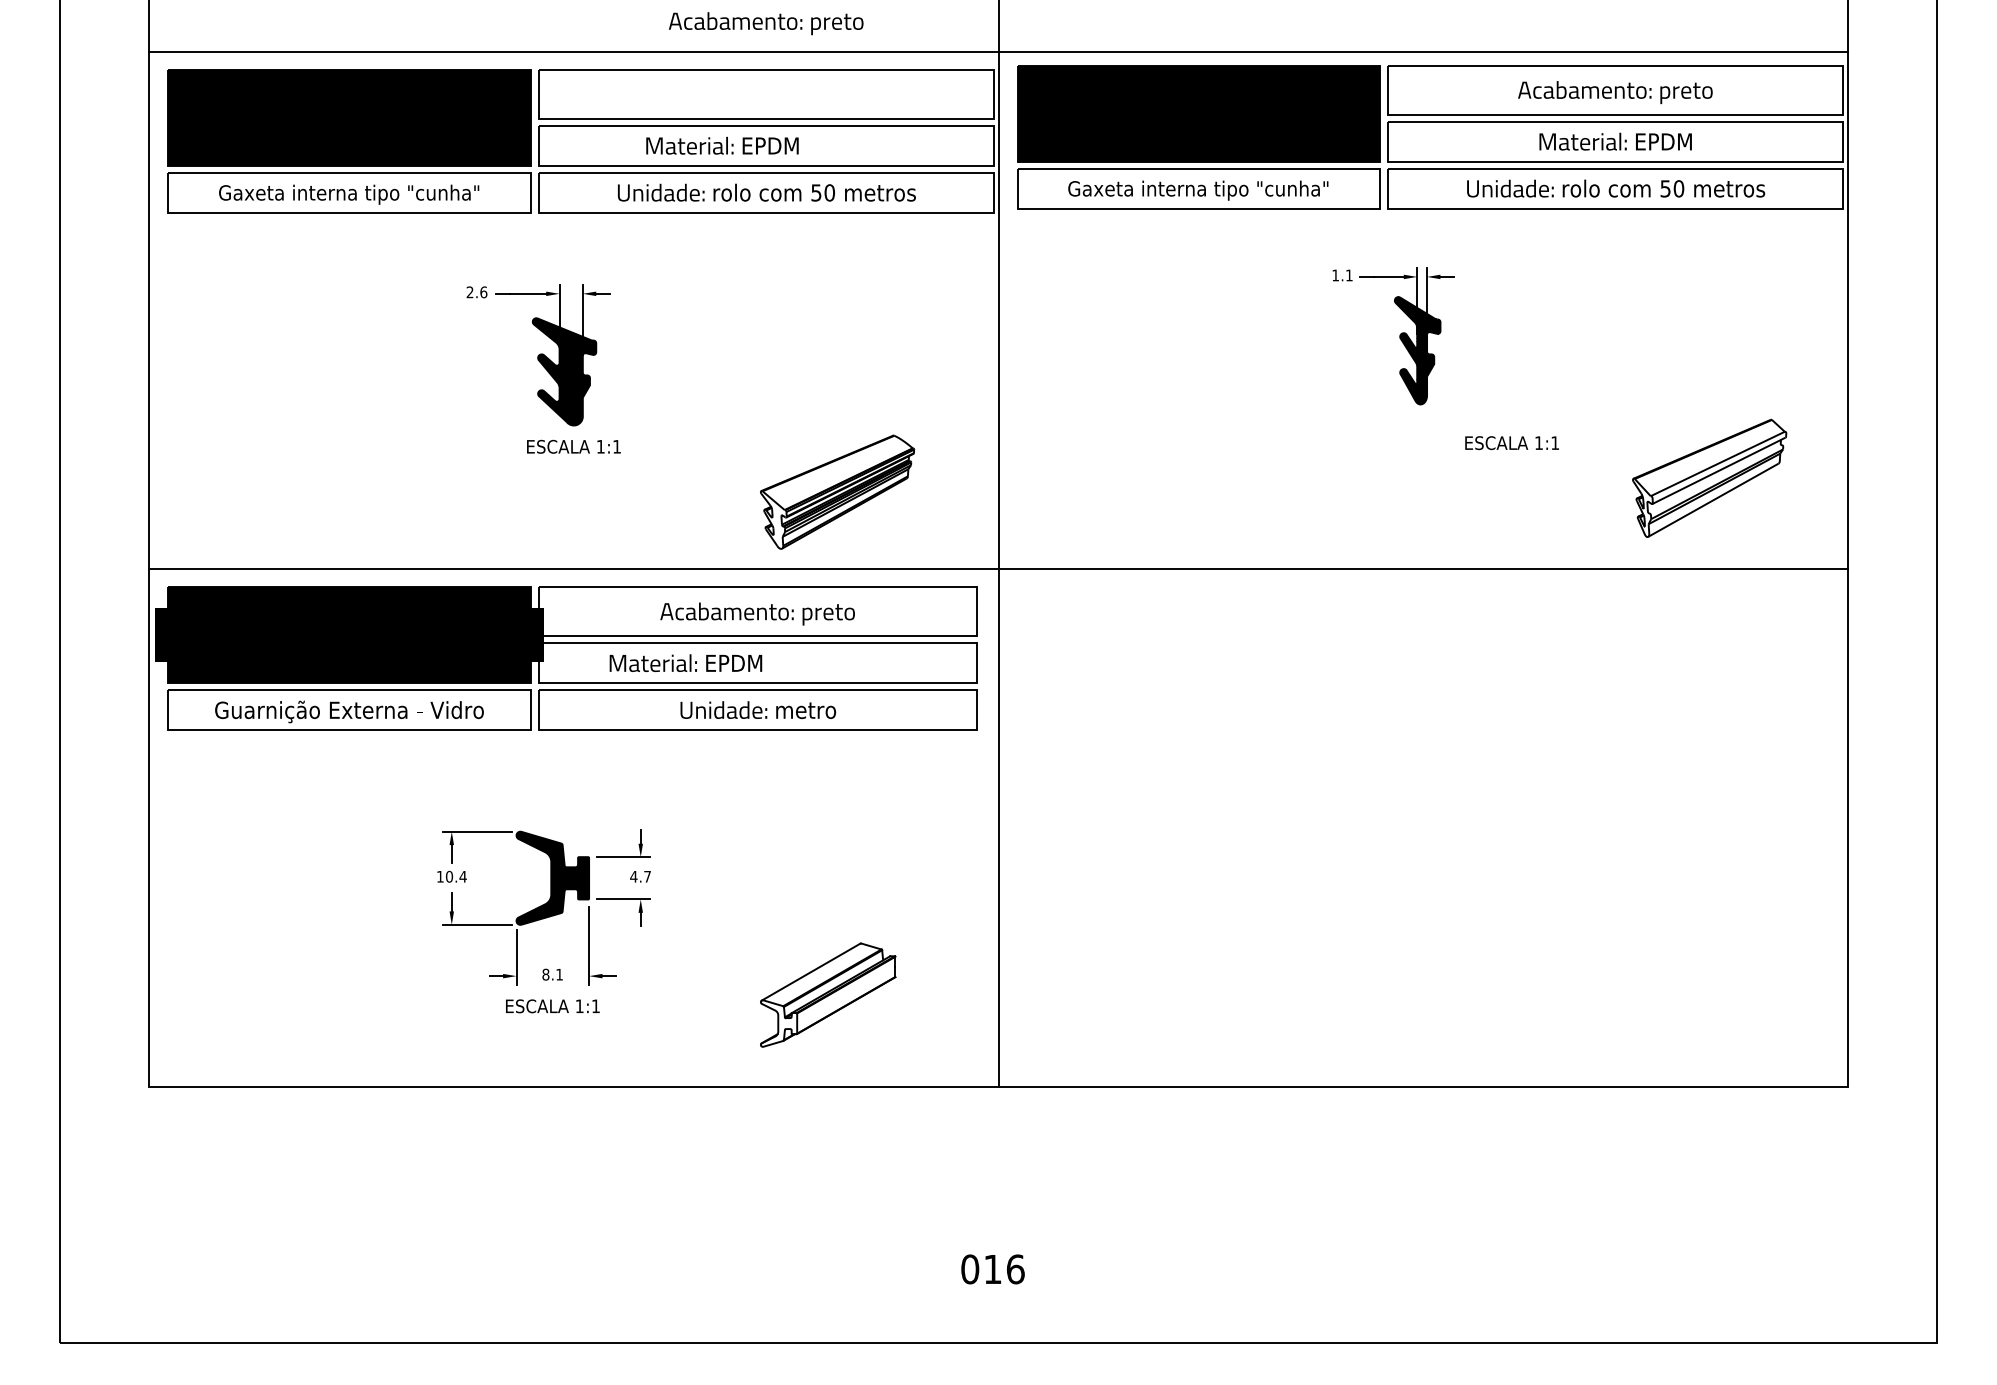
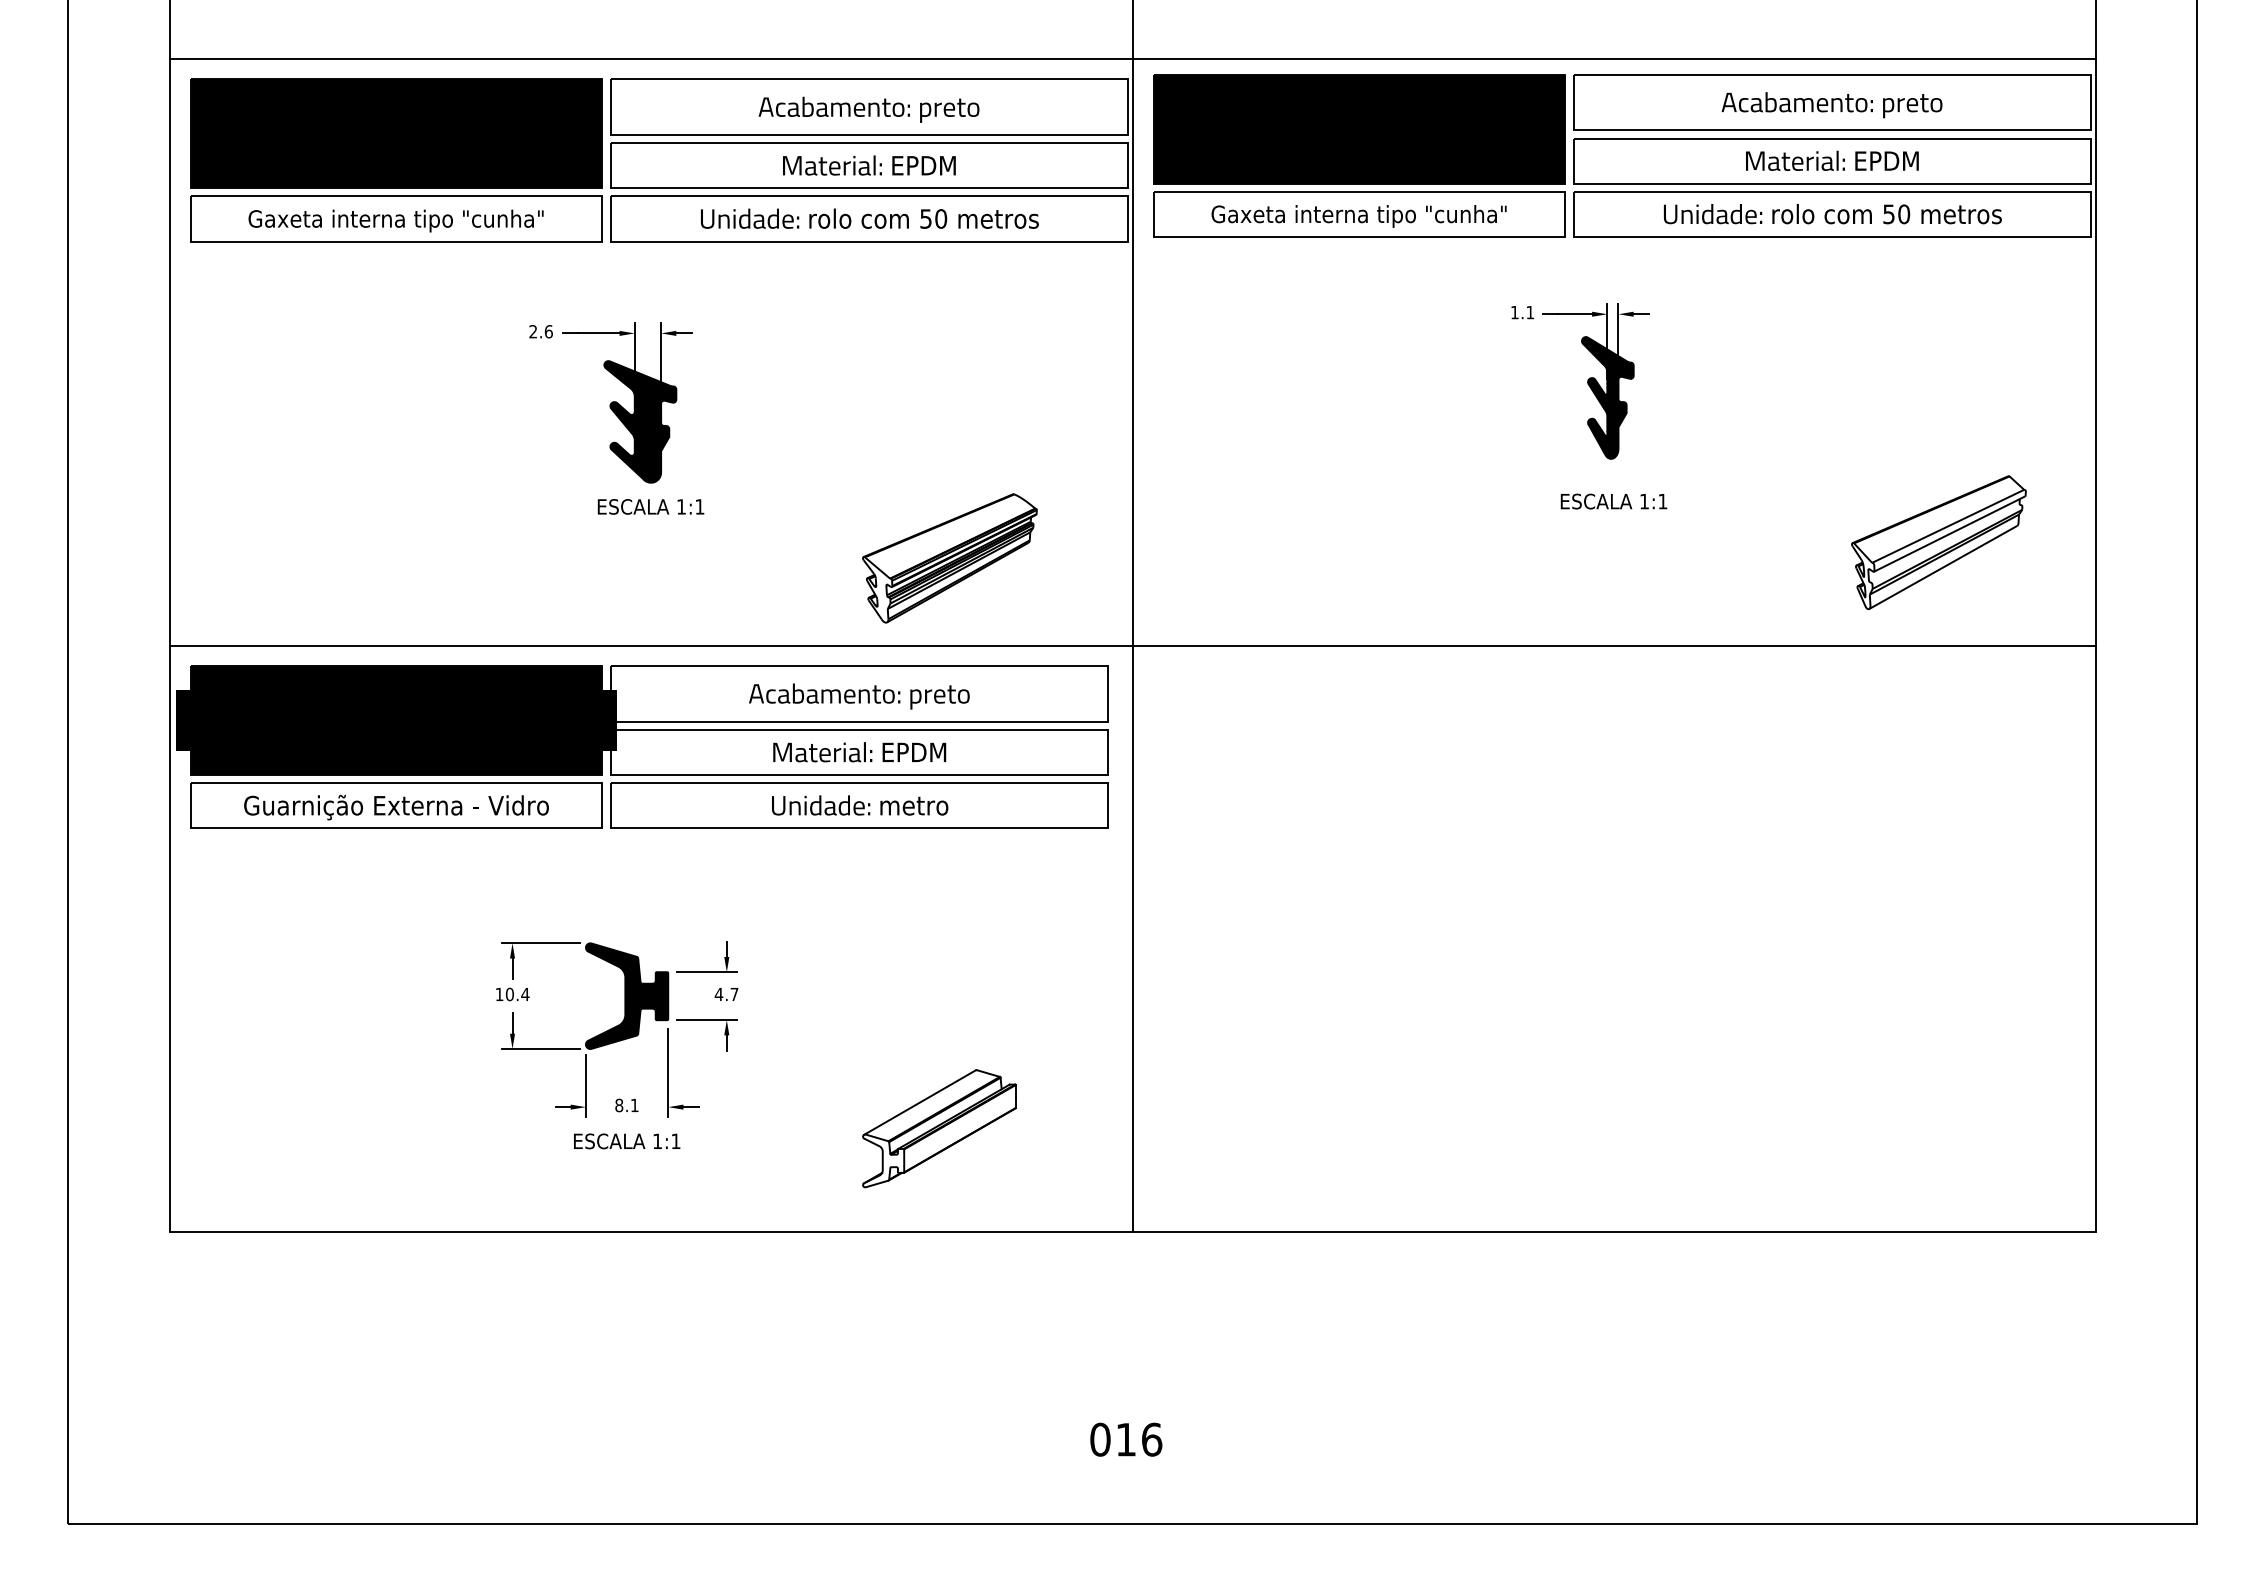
text: (766, 23) -> (869, 109), moved
text: (722, 145) -> (869, 165), moved
text: (1511, 443) -> (1613, 502), moved
text: (685, 663) -> (859, 752), moved

